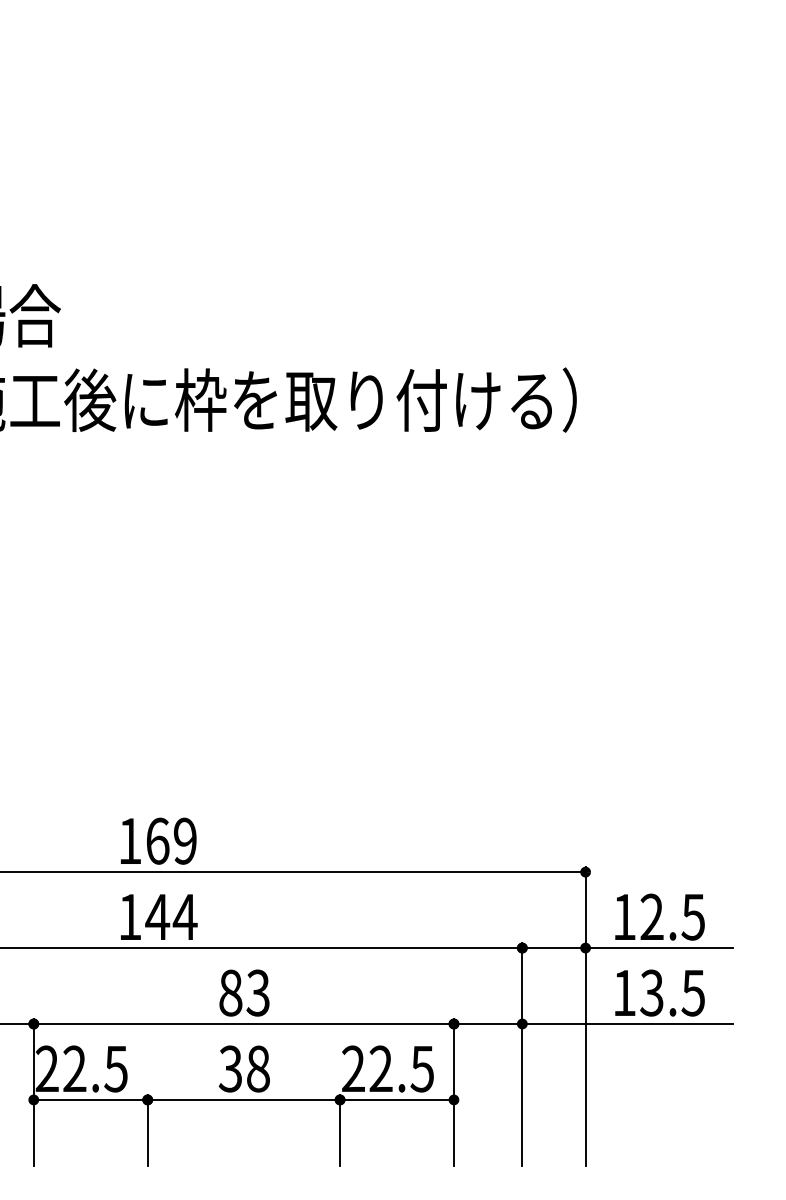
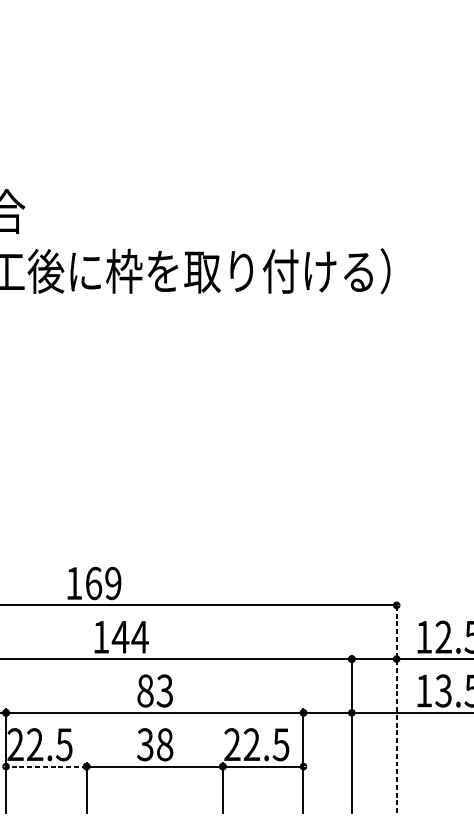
text: (159, 916) -> (121, 636), moved
line: (585, 1015) -> (396, 706), solid -> dashed
line: (90, 1099) -> (46, 766), solid -> dashed

